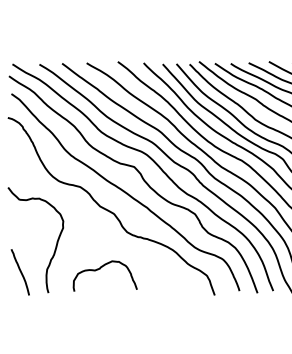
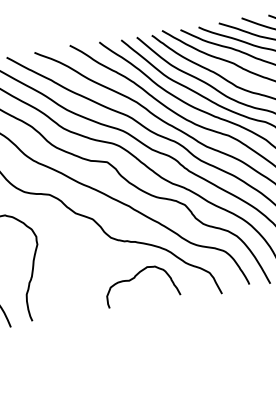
curve: (100, 269) -> (135, 278), moved

